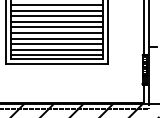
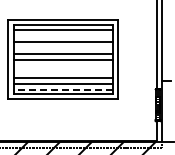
line: (56, 5) -> (62, 35), removed
line: (56, 16) -> (62, 47), removed
line: (56, 32) -> (62, 65), removed
line: (56, 38) -> (62, 71), removed
line: (56, 55) -> (62, 89), solid -> dashed

